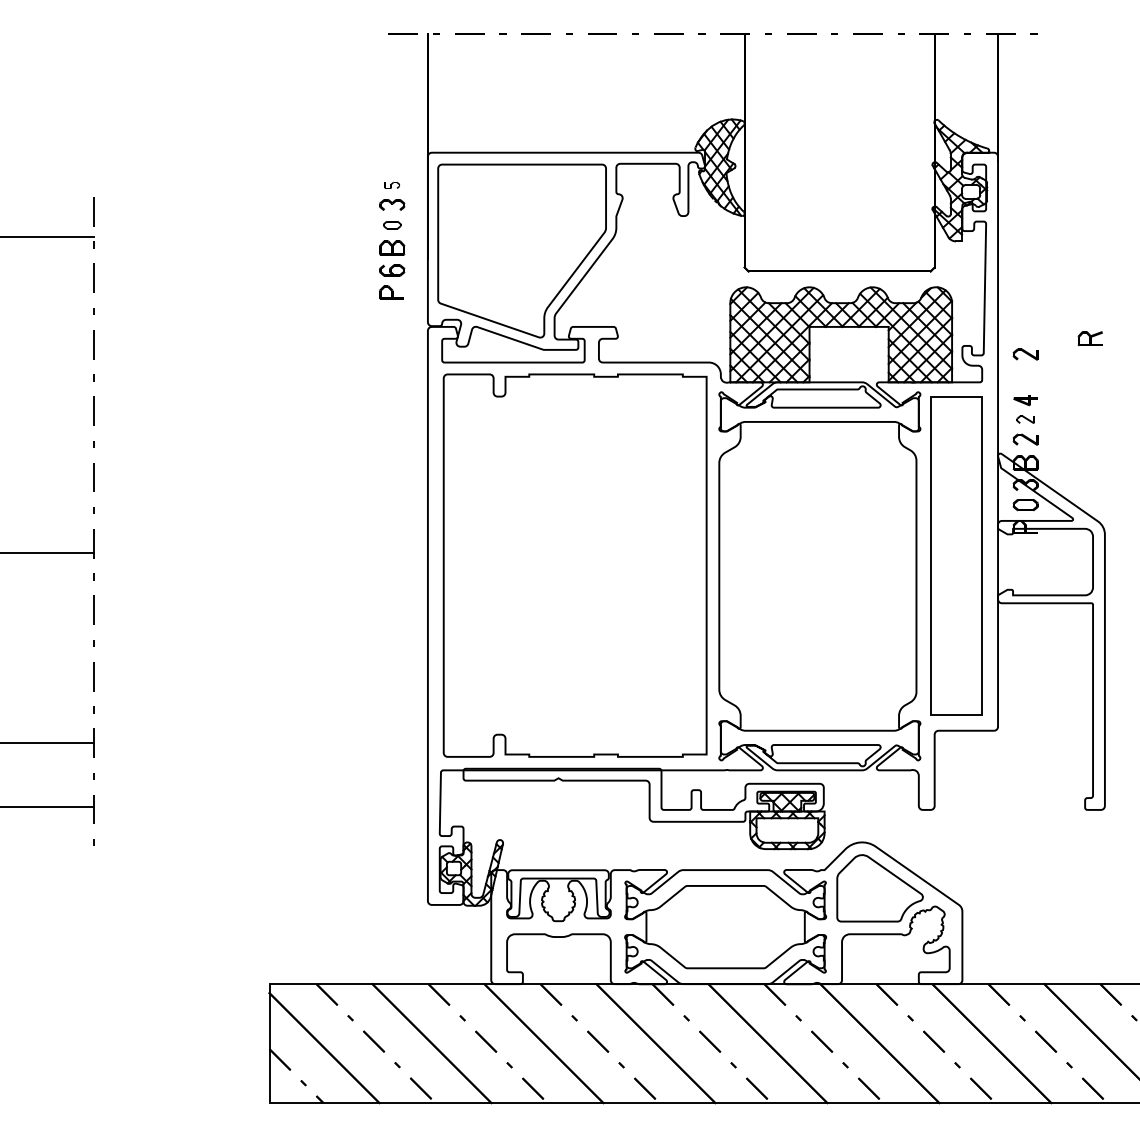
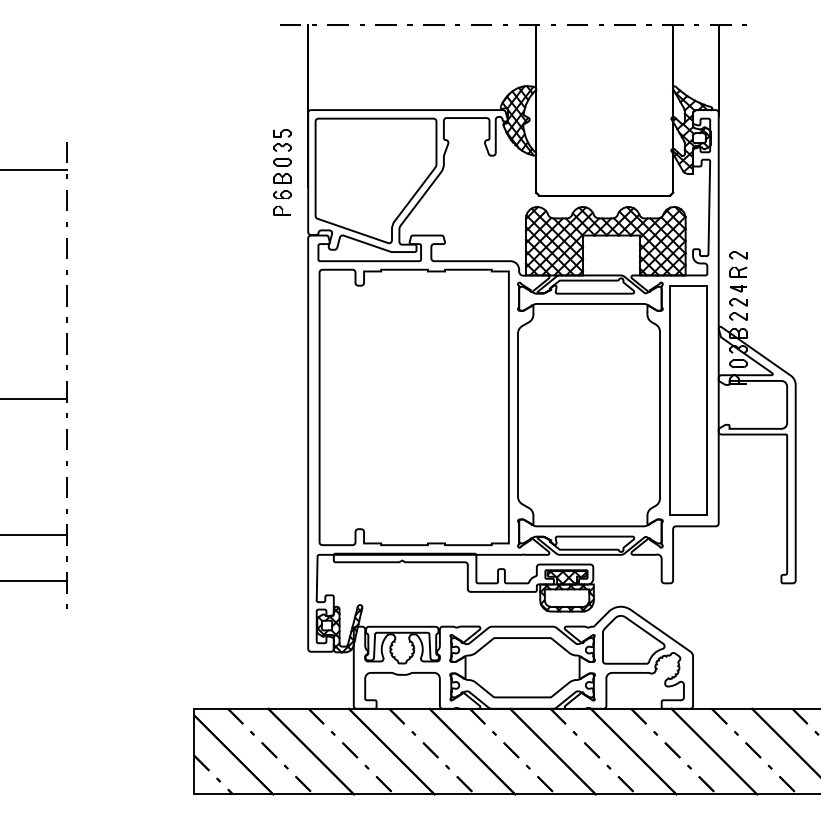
part: (392, 185) -> (282, 133), size x1.67
part: (392, 225) -> (282, 162), size x1.43
part: (1089, 338) -> (737, 271), moved
part: (1025, 419) -> (738, 302), size x1.43

